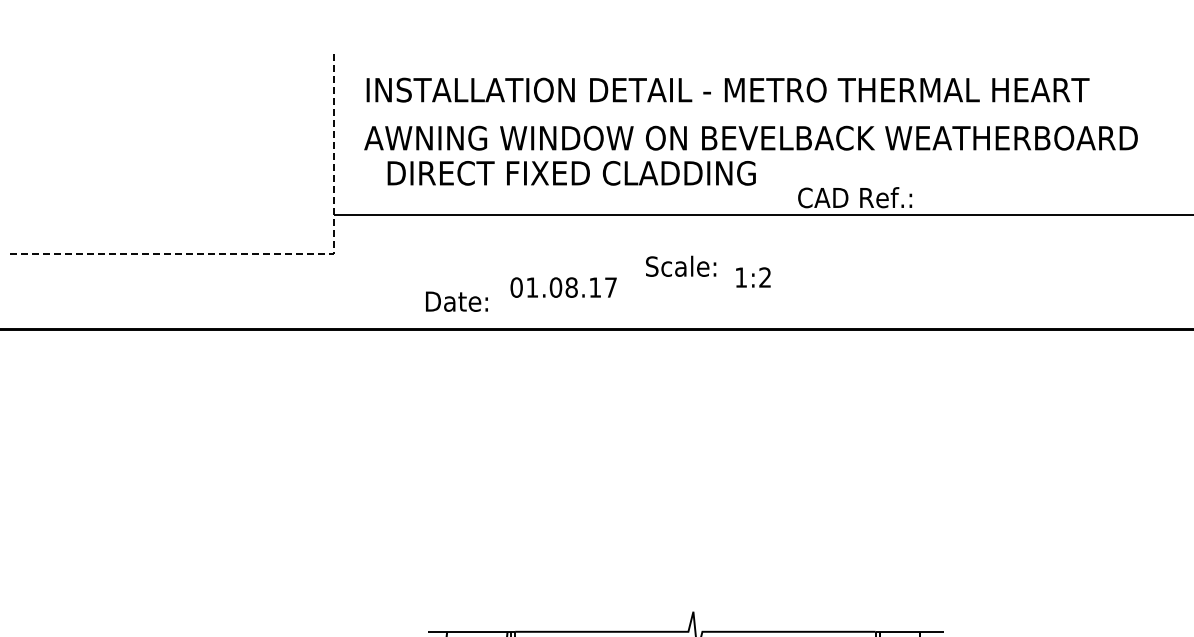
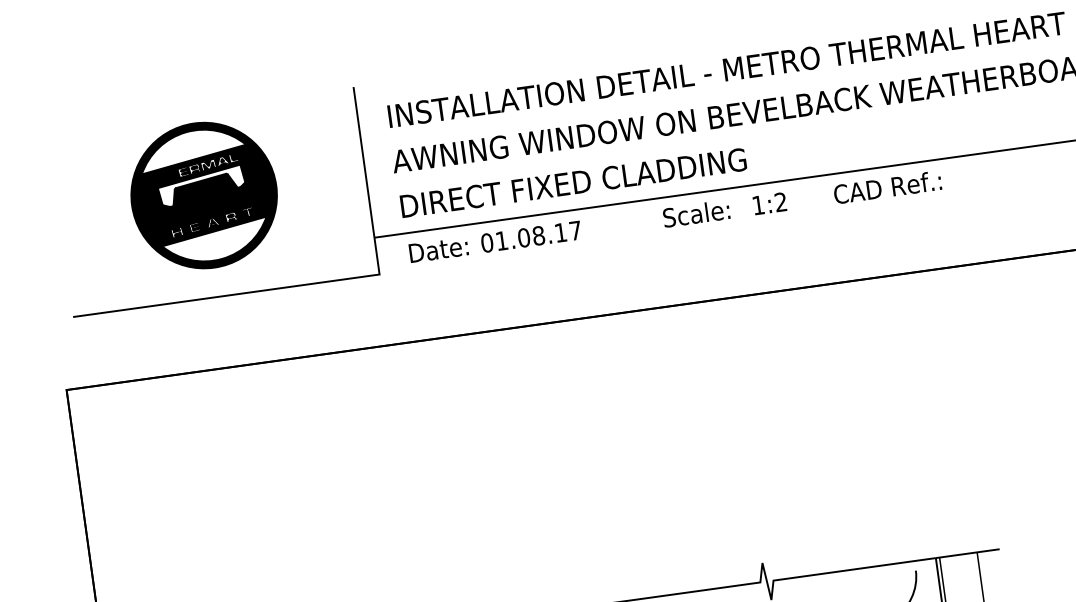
part: (161, 145) -> (203, 195), added
text: (571, 173) -> (573, 183), moved
text: (855, 197) -> (888, 187), moved
line: (271, 253) -> (320, 282), dashed -> solid
text: (681, 265) -> (696, 212), moved
text: (753, 277) -> (769, 203), moved
text: (563, 287) -> (531, 236), moved
text: (456, 301) -> (438, 249), moved

